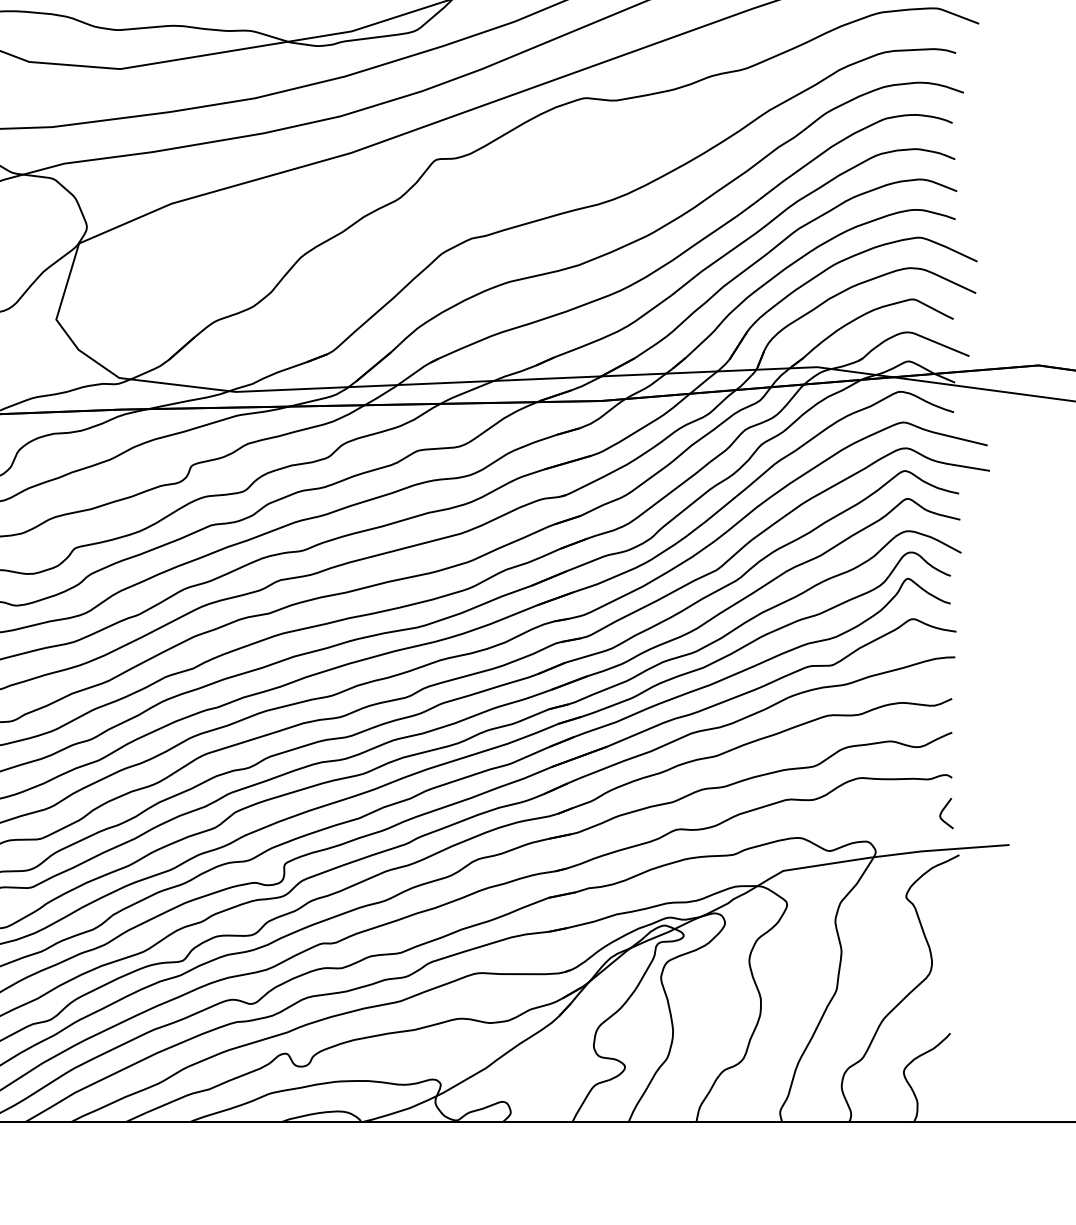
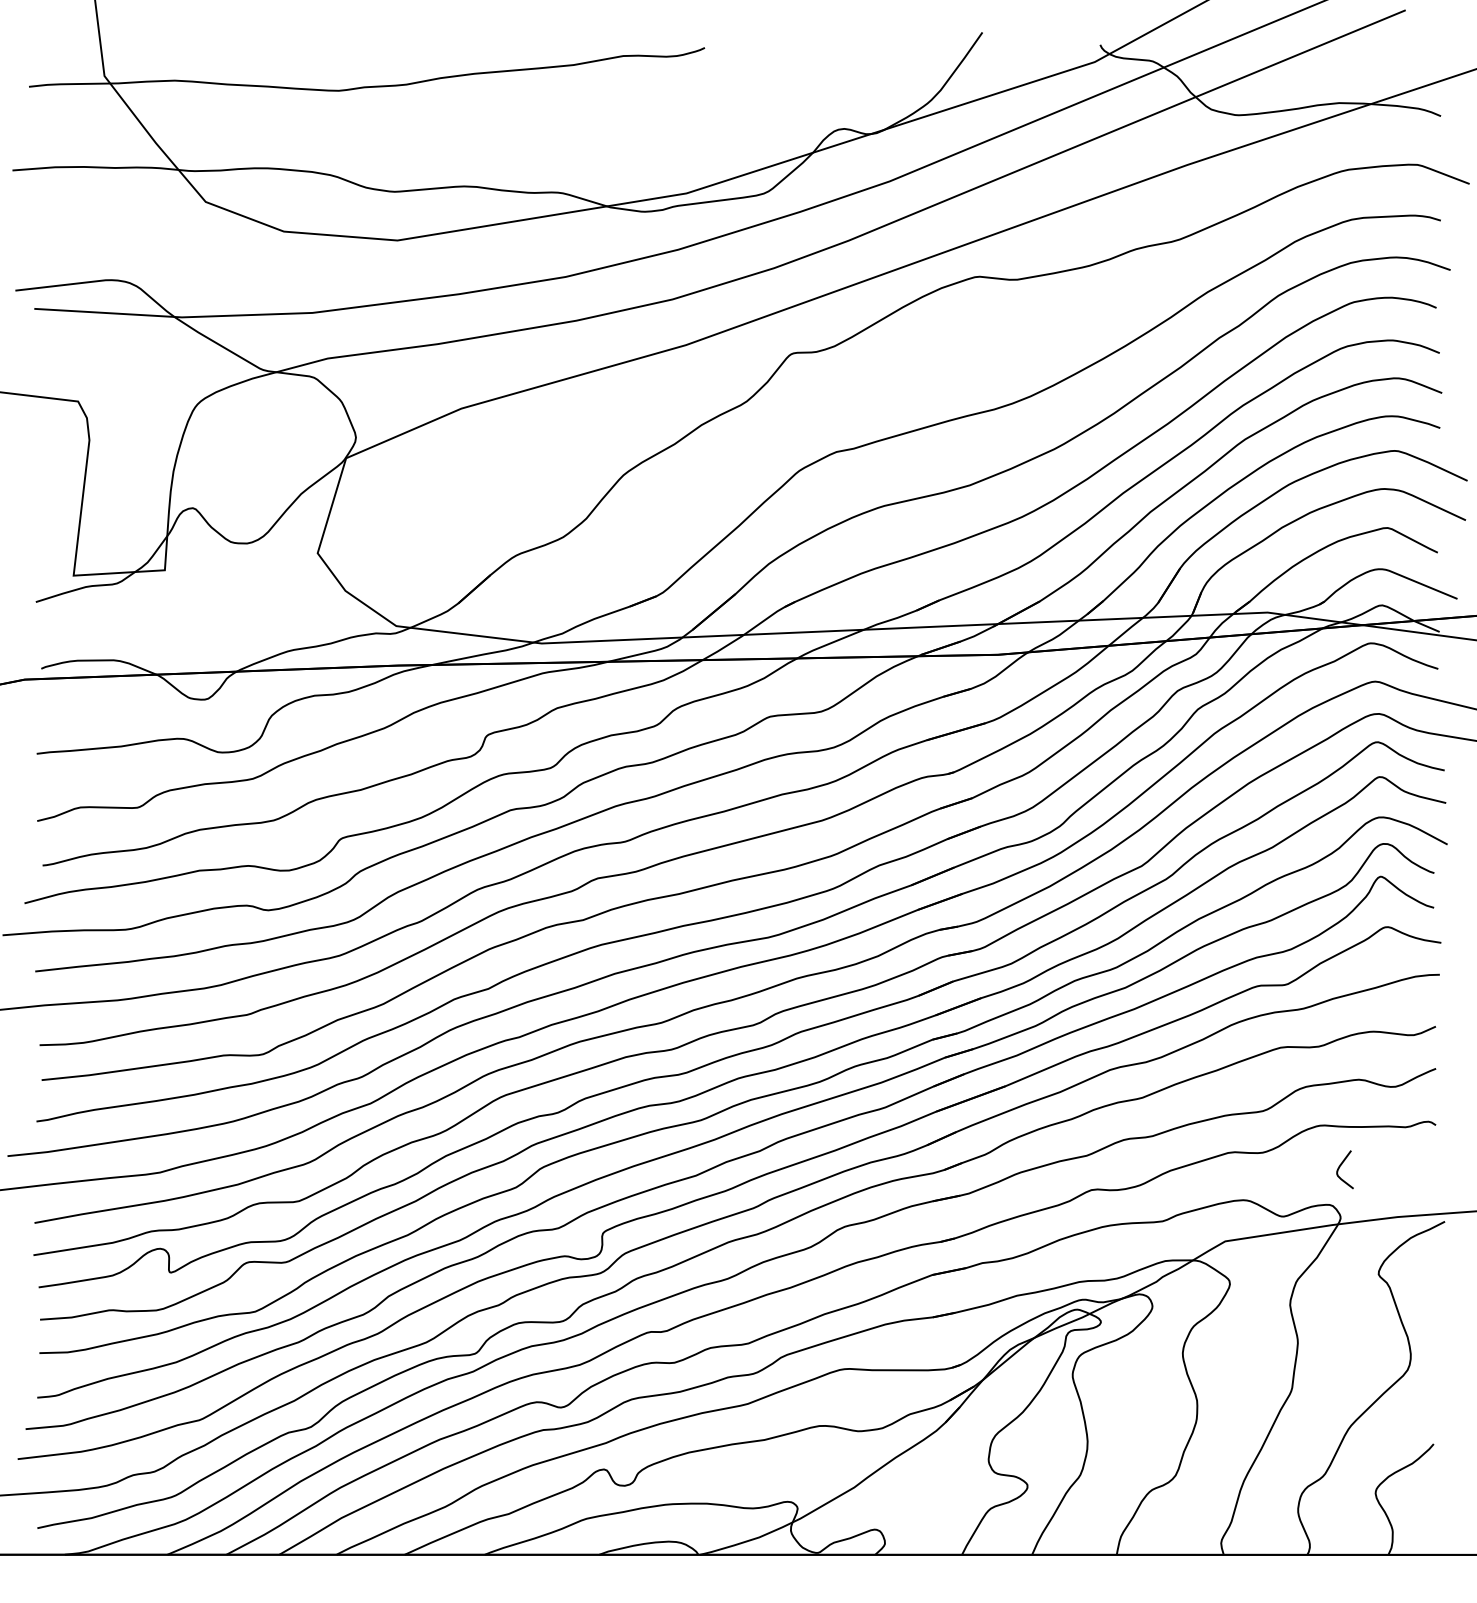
curve: (942, 811) -> (1340, 1167), moved

